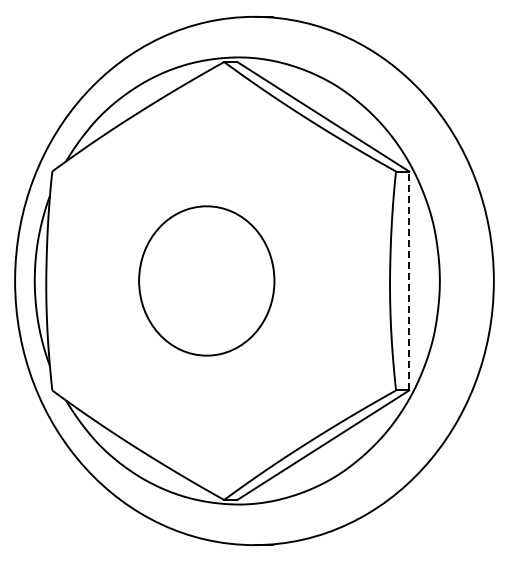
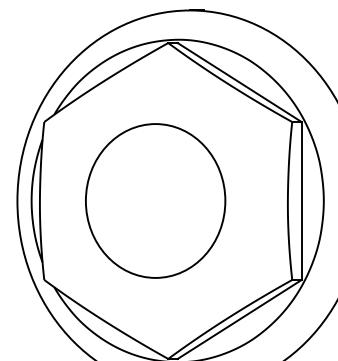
part: (206, 280) -> (155, 200), size x1.43
line: (409, 280) -> (301, 200), dashed -> solid

